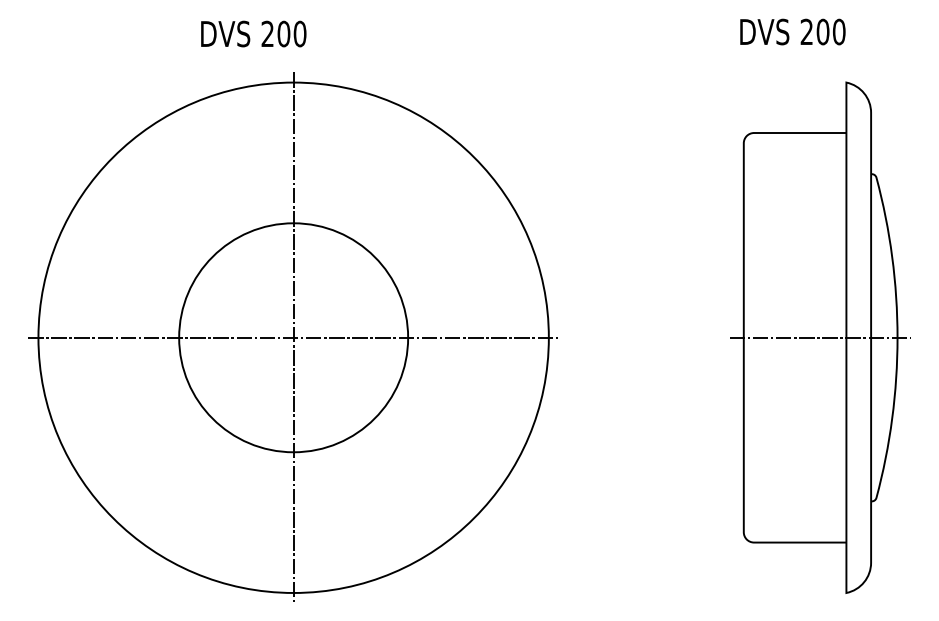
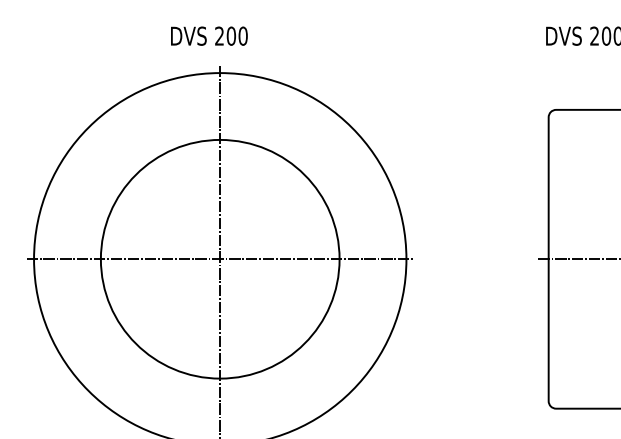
text: (253, 33) -> (209, 35), moved
circle: (293, 337) -> (220, 259), size x1.43

